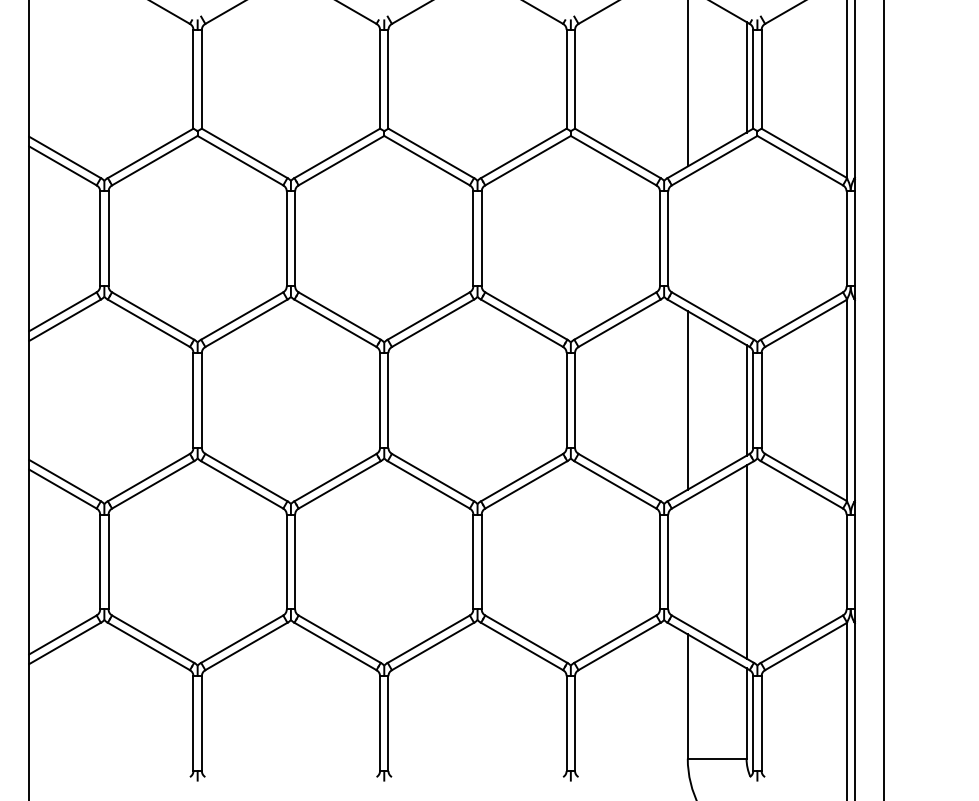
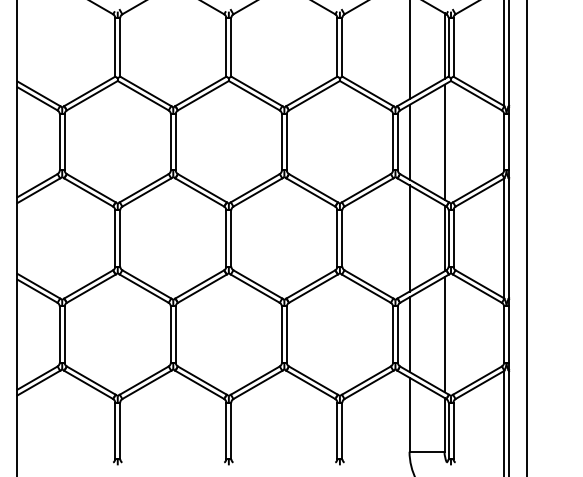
line: (687, 237) -> (409, 141), added
line: (746, 237) -> (444, 141), added
line: (687, 561) -> (409, 334), added

